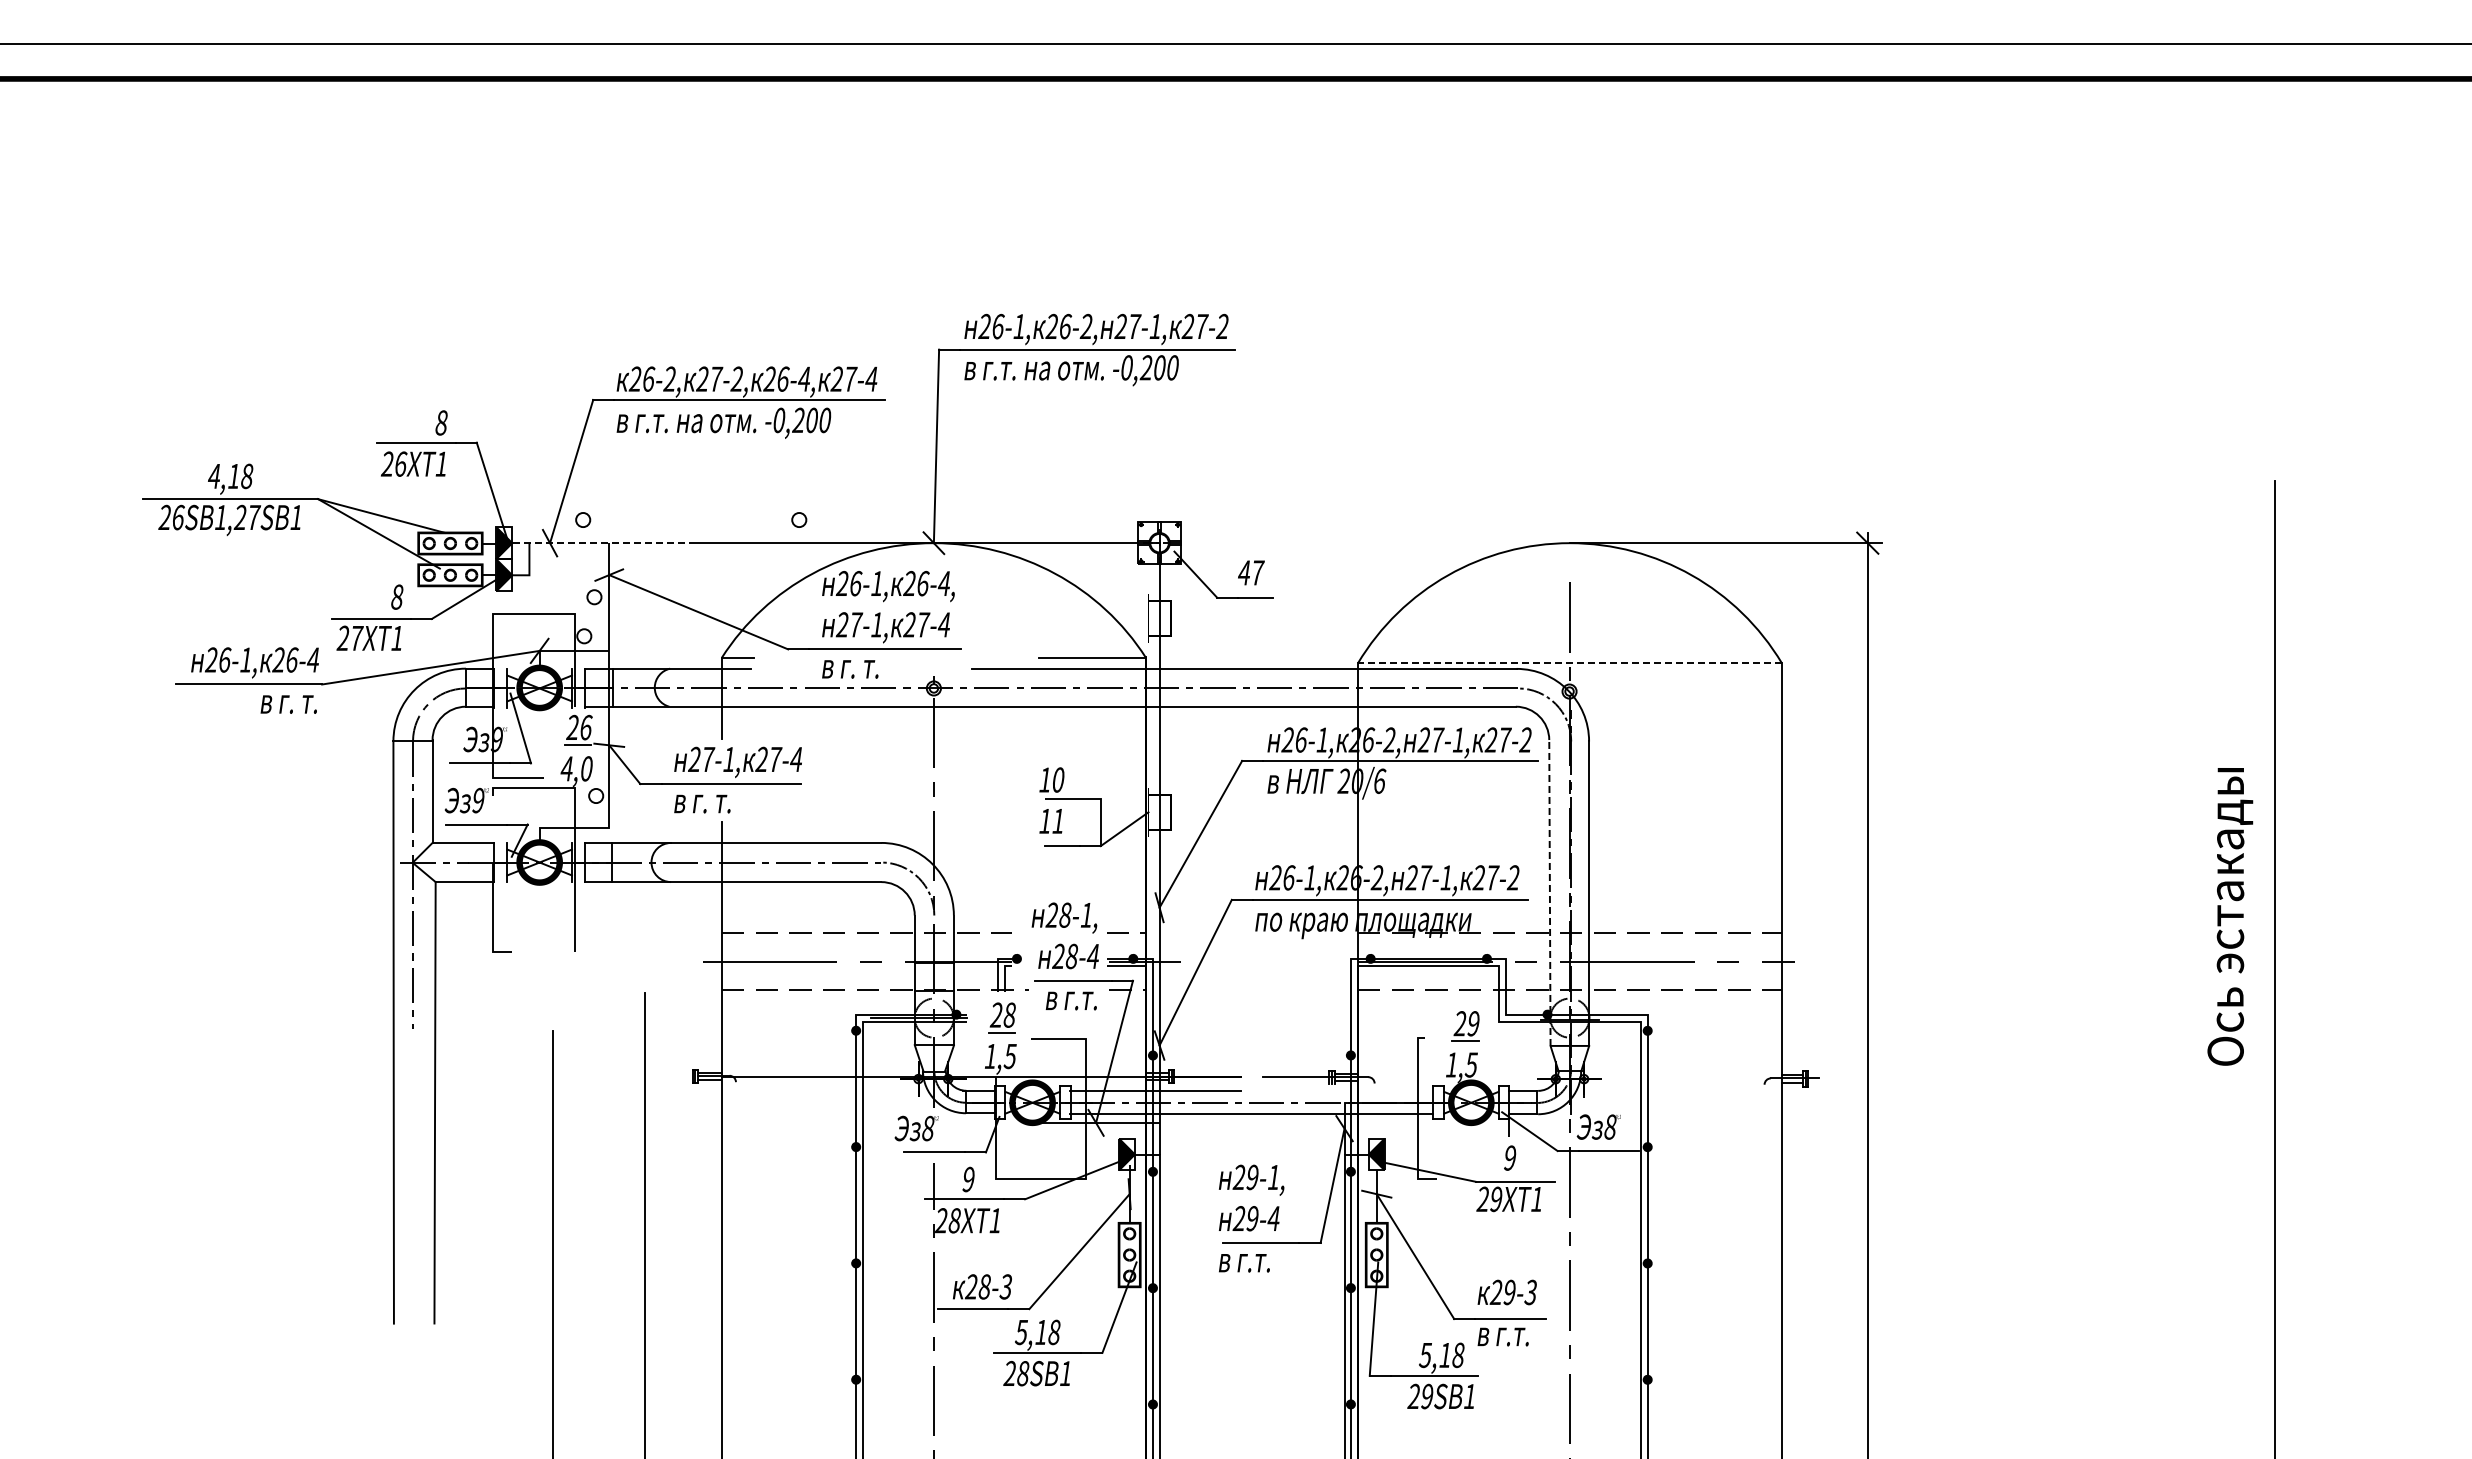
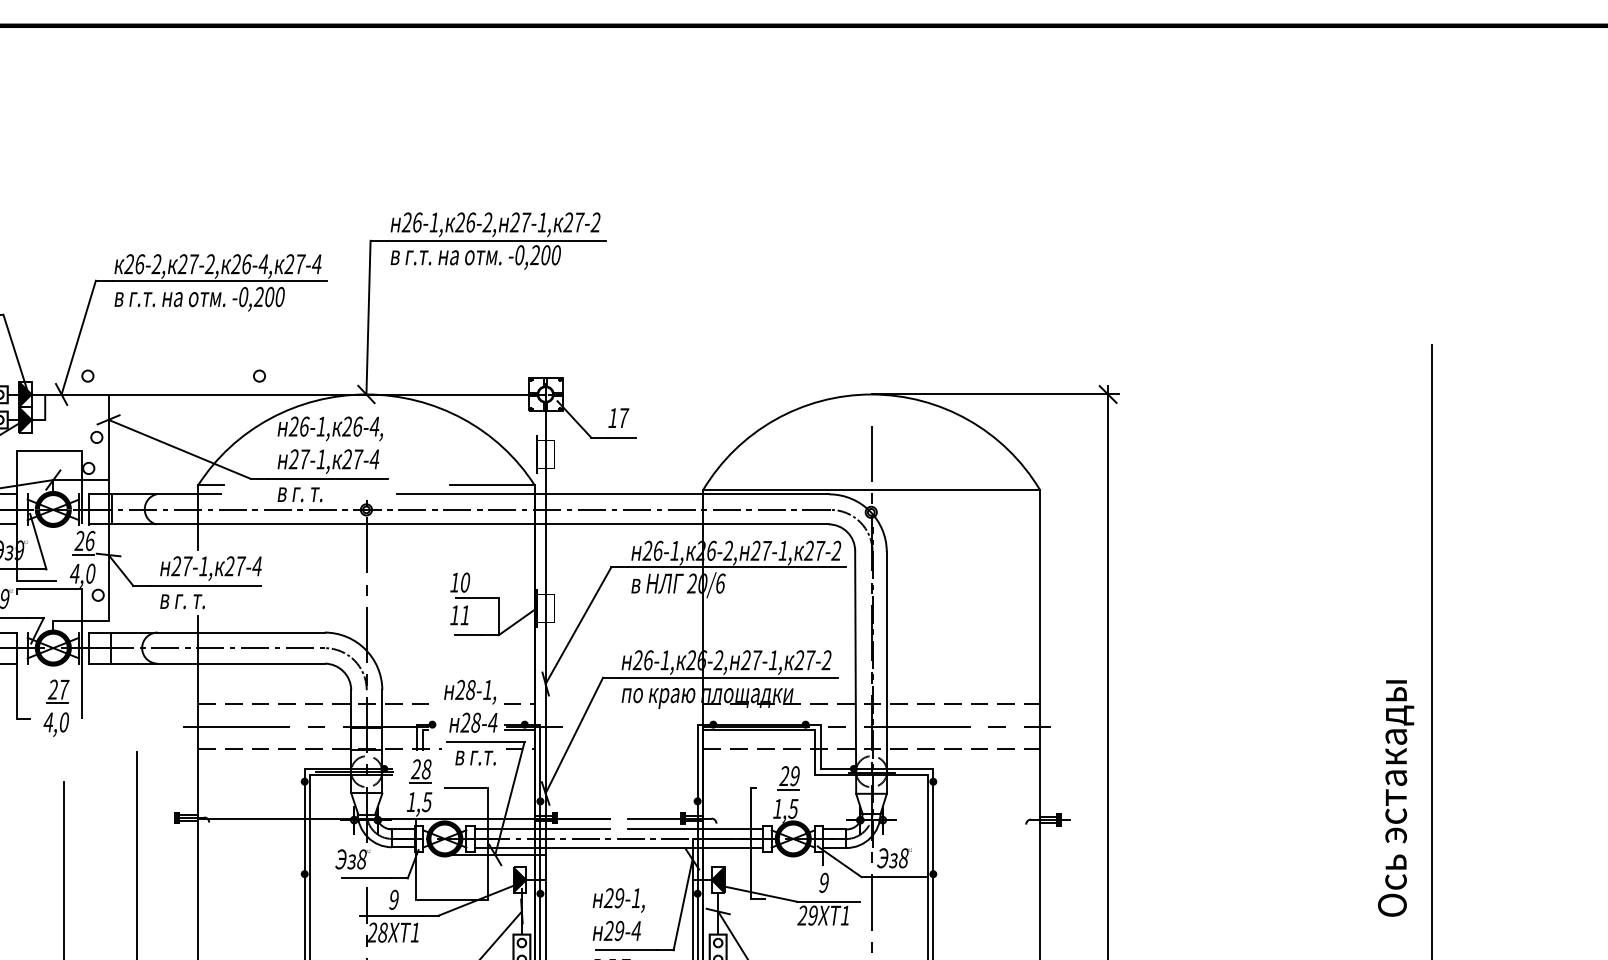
line: (604, 543) -> (104, 394), dashed -> solid
text: (1243, 572) -> (612, 417), 47 -> 17
line: (1569, 663) -> (871, 490), dashed -> solid
line: (1549, 893) -> (855, 672), dashed -> solid
text: (2230, 916) -> (1396, 798), moved
part: (543, 938) -> (56, 708), added
line: (1348, 1090) -> (695, 829), added

